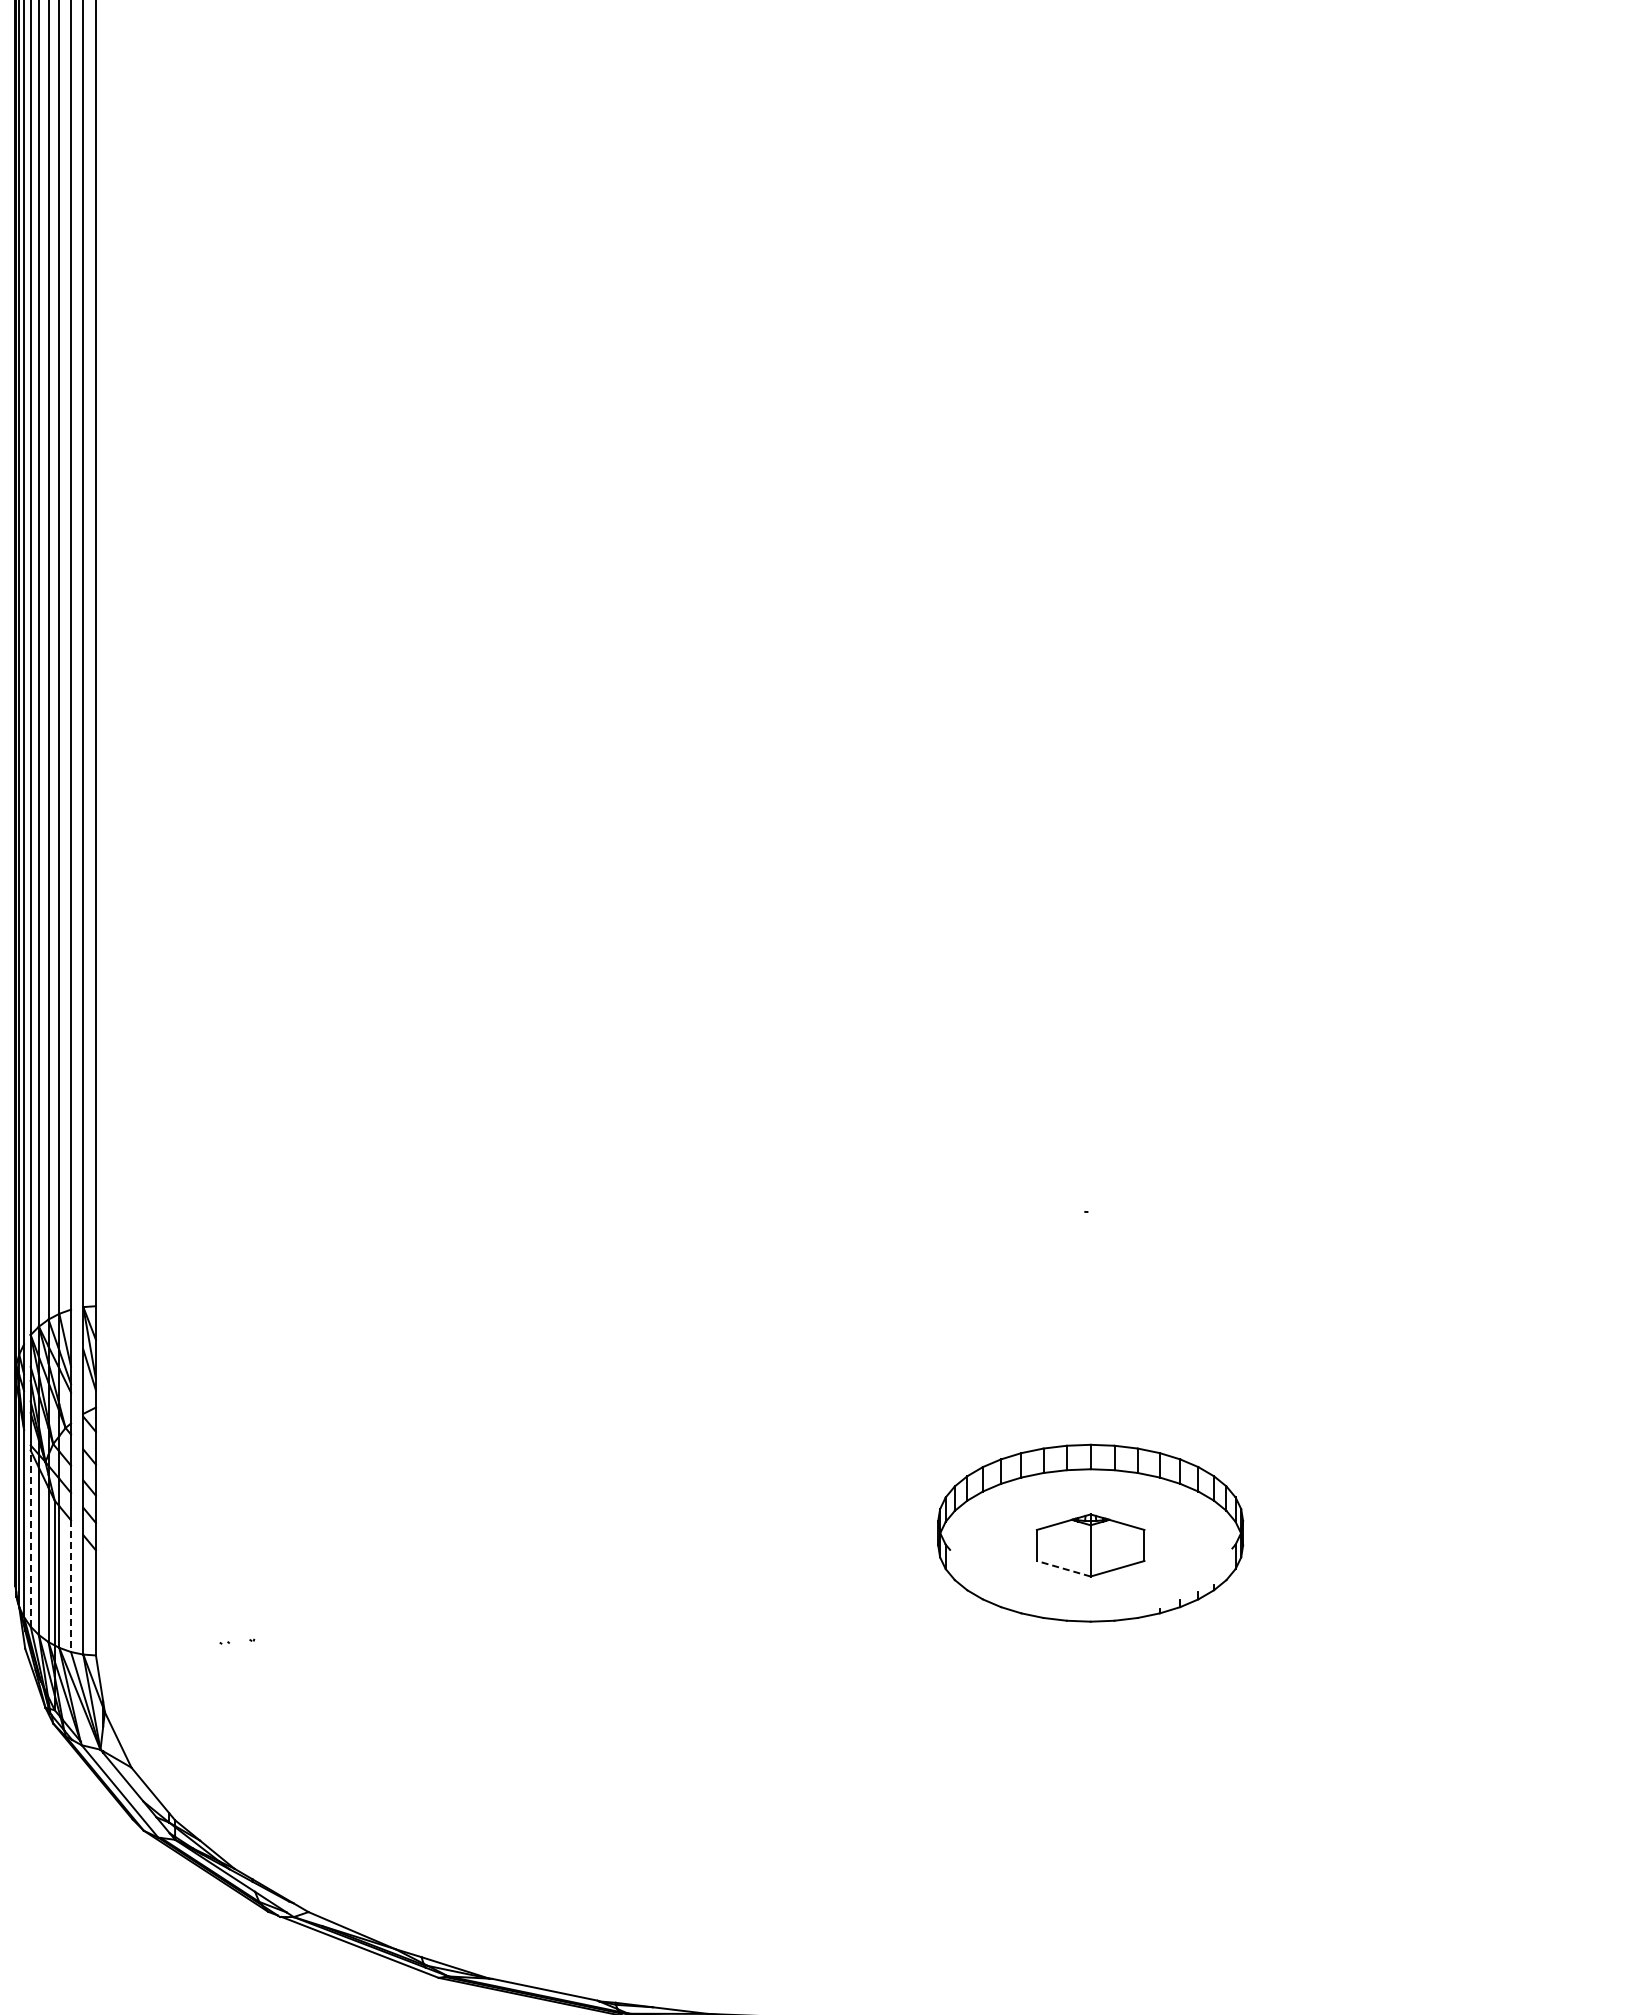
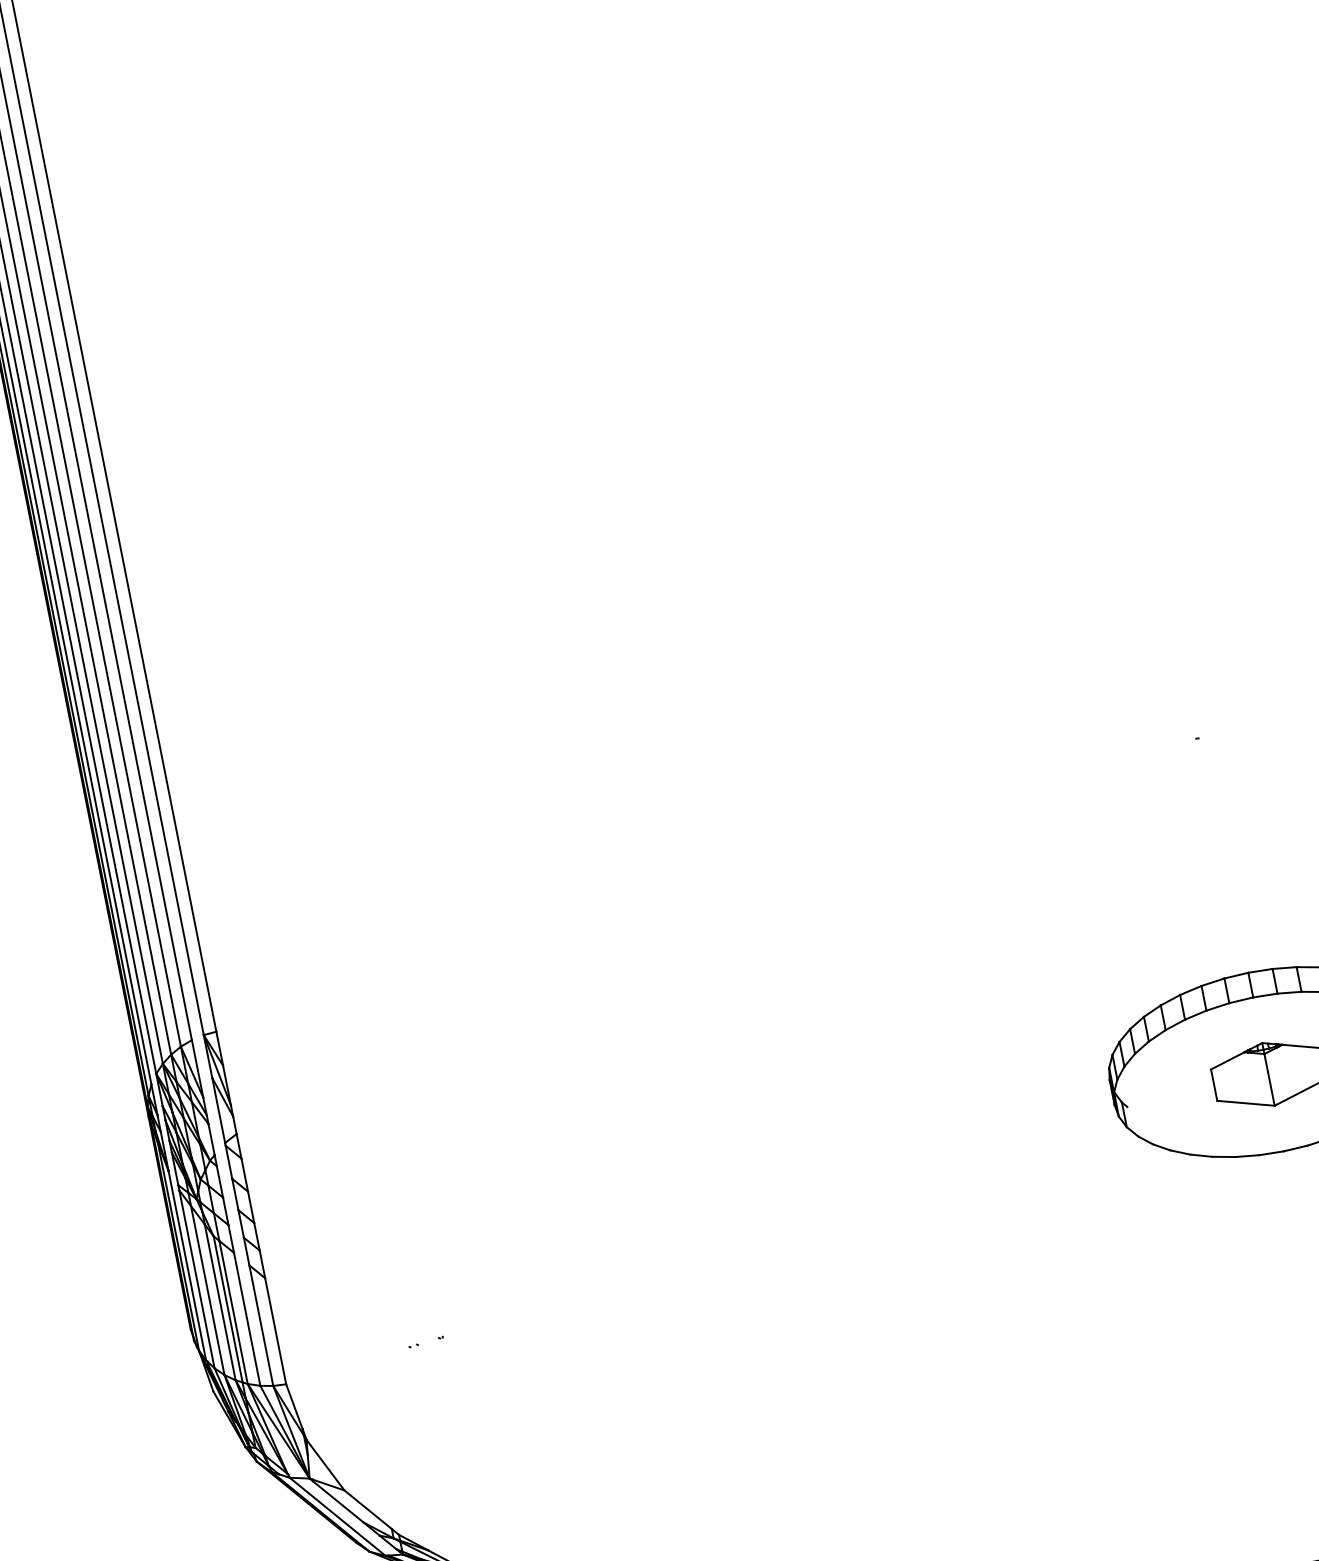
line: (30, 1538) -> (196, 1279), dashed -> solid
line: (1063, 1568) -> (1245, 1103), dashed -> solid
line: (71, 1586) -> (247, 1319), dashed -> solid

